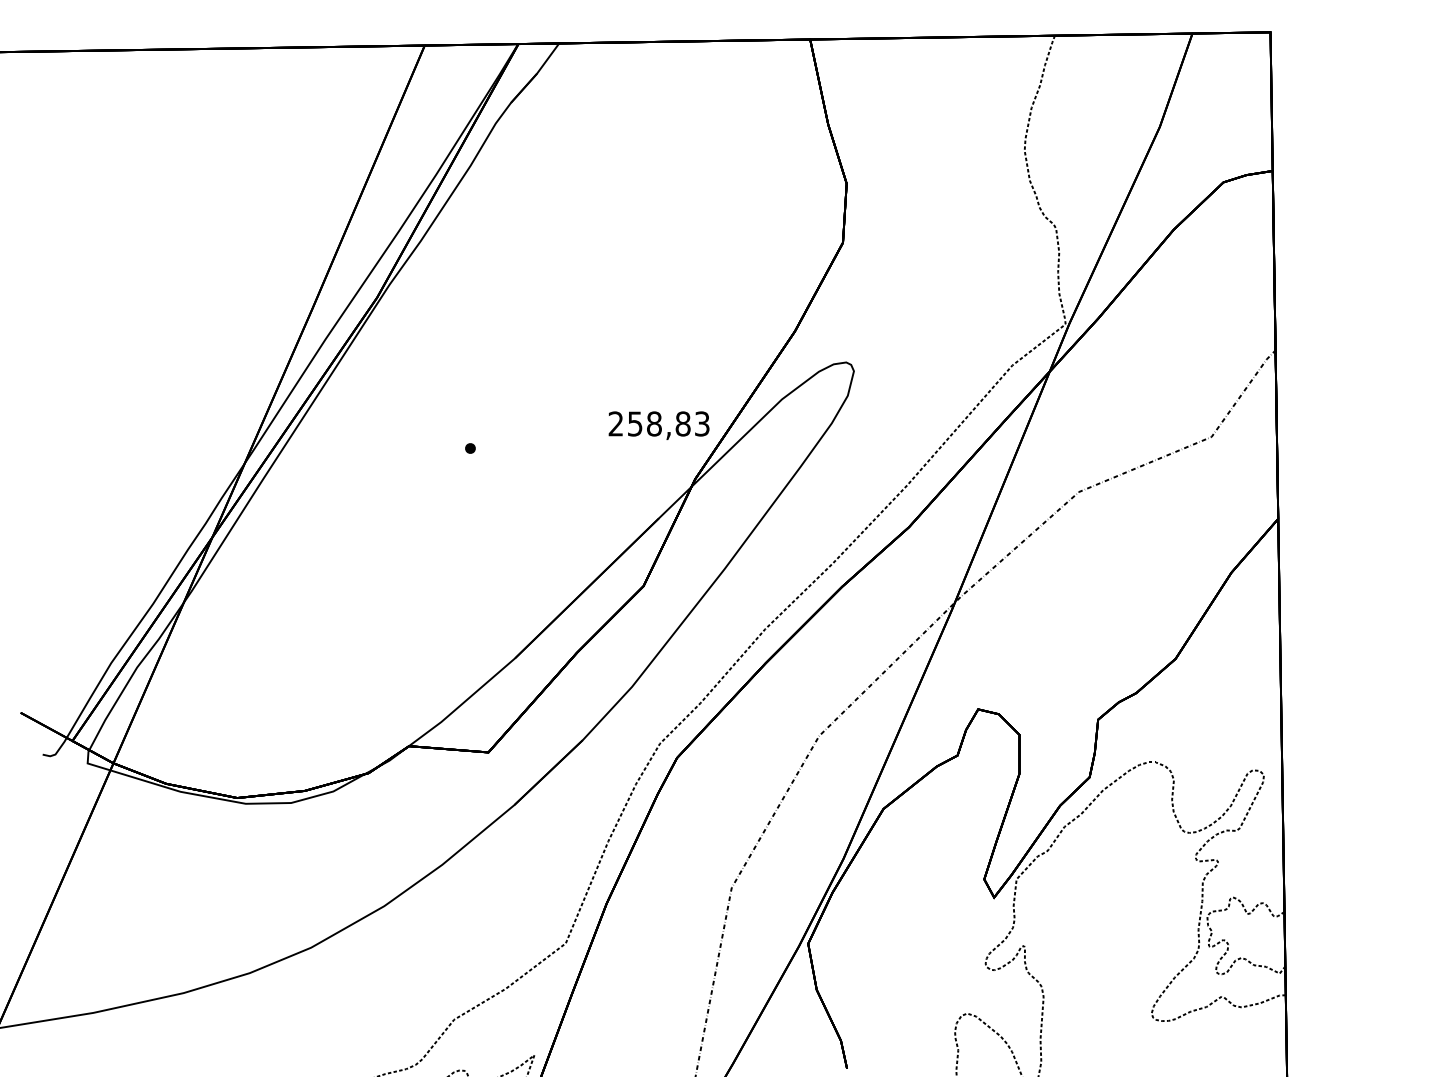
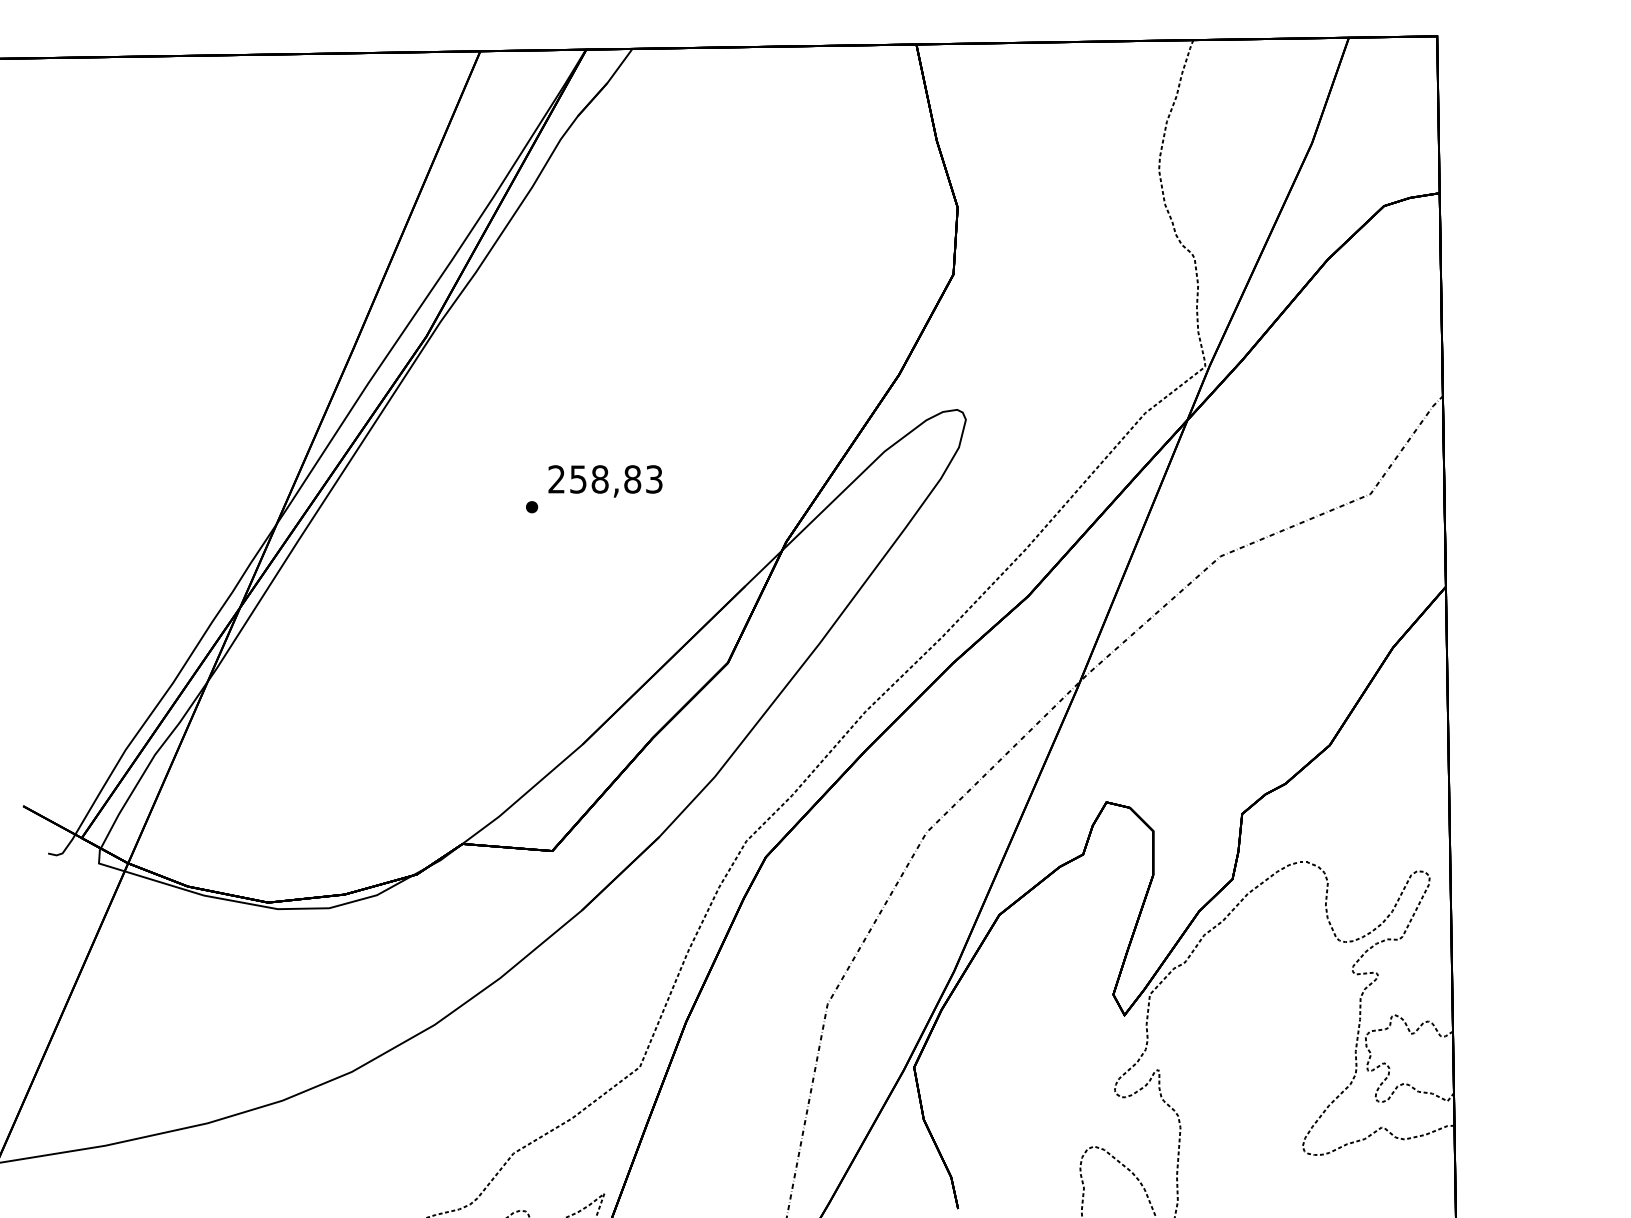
text: (659, 425) -> (605, 481), moved

